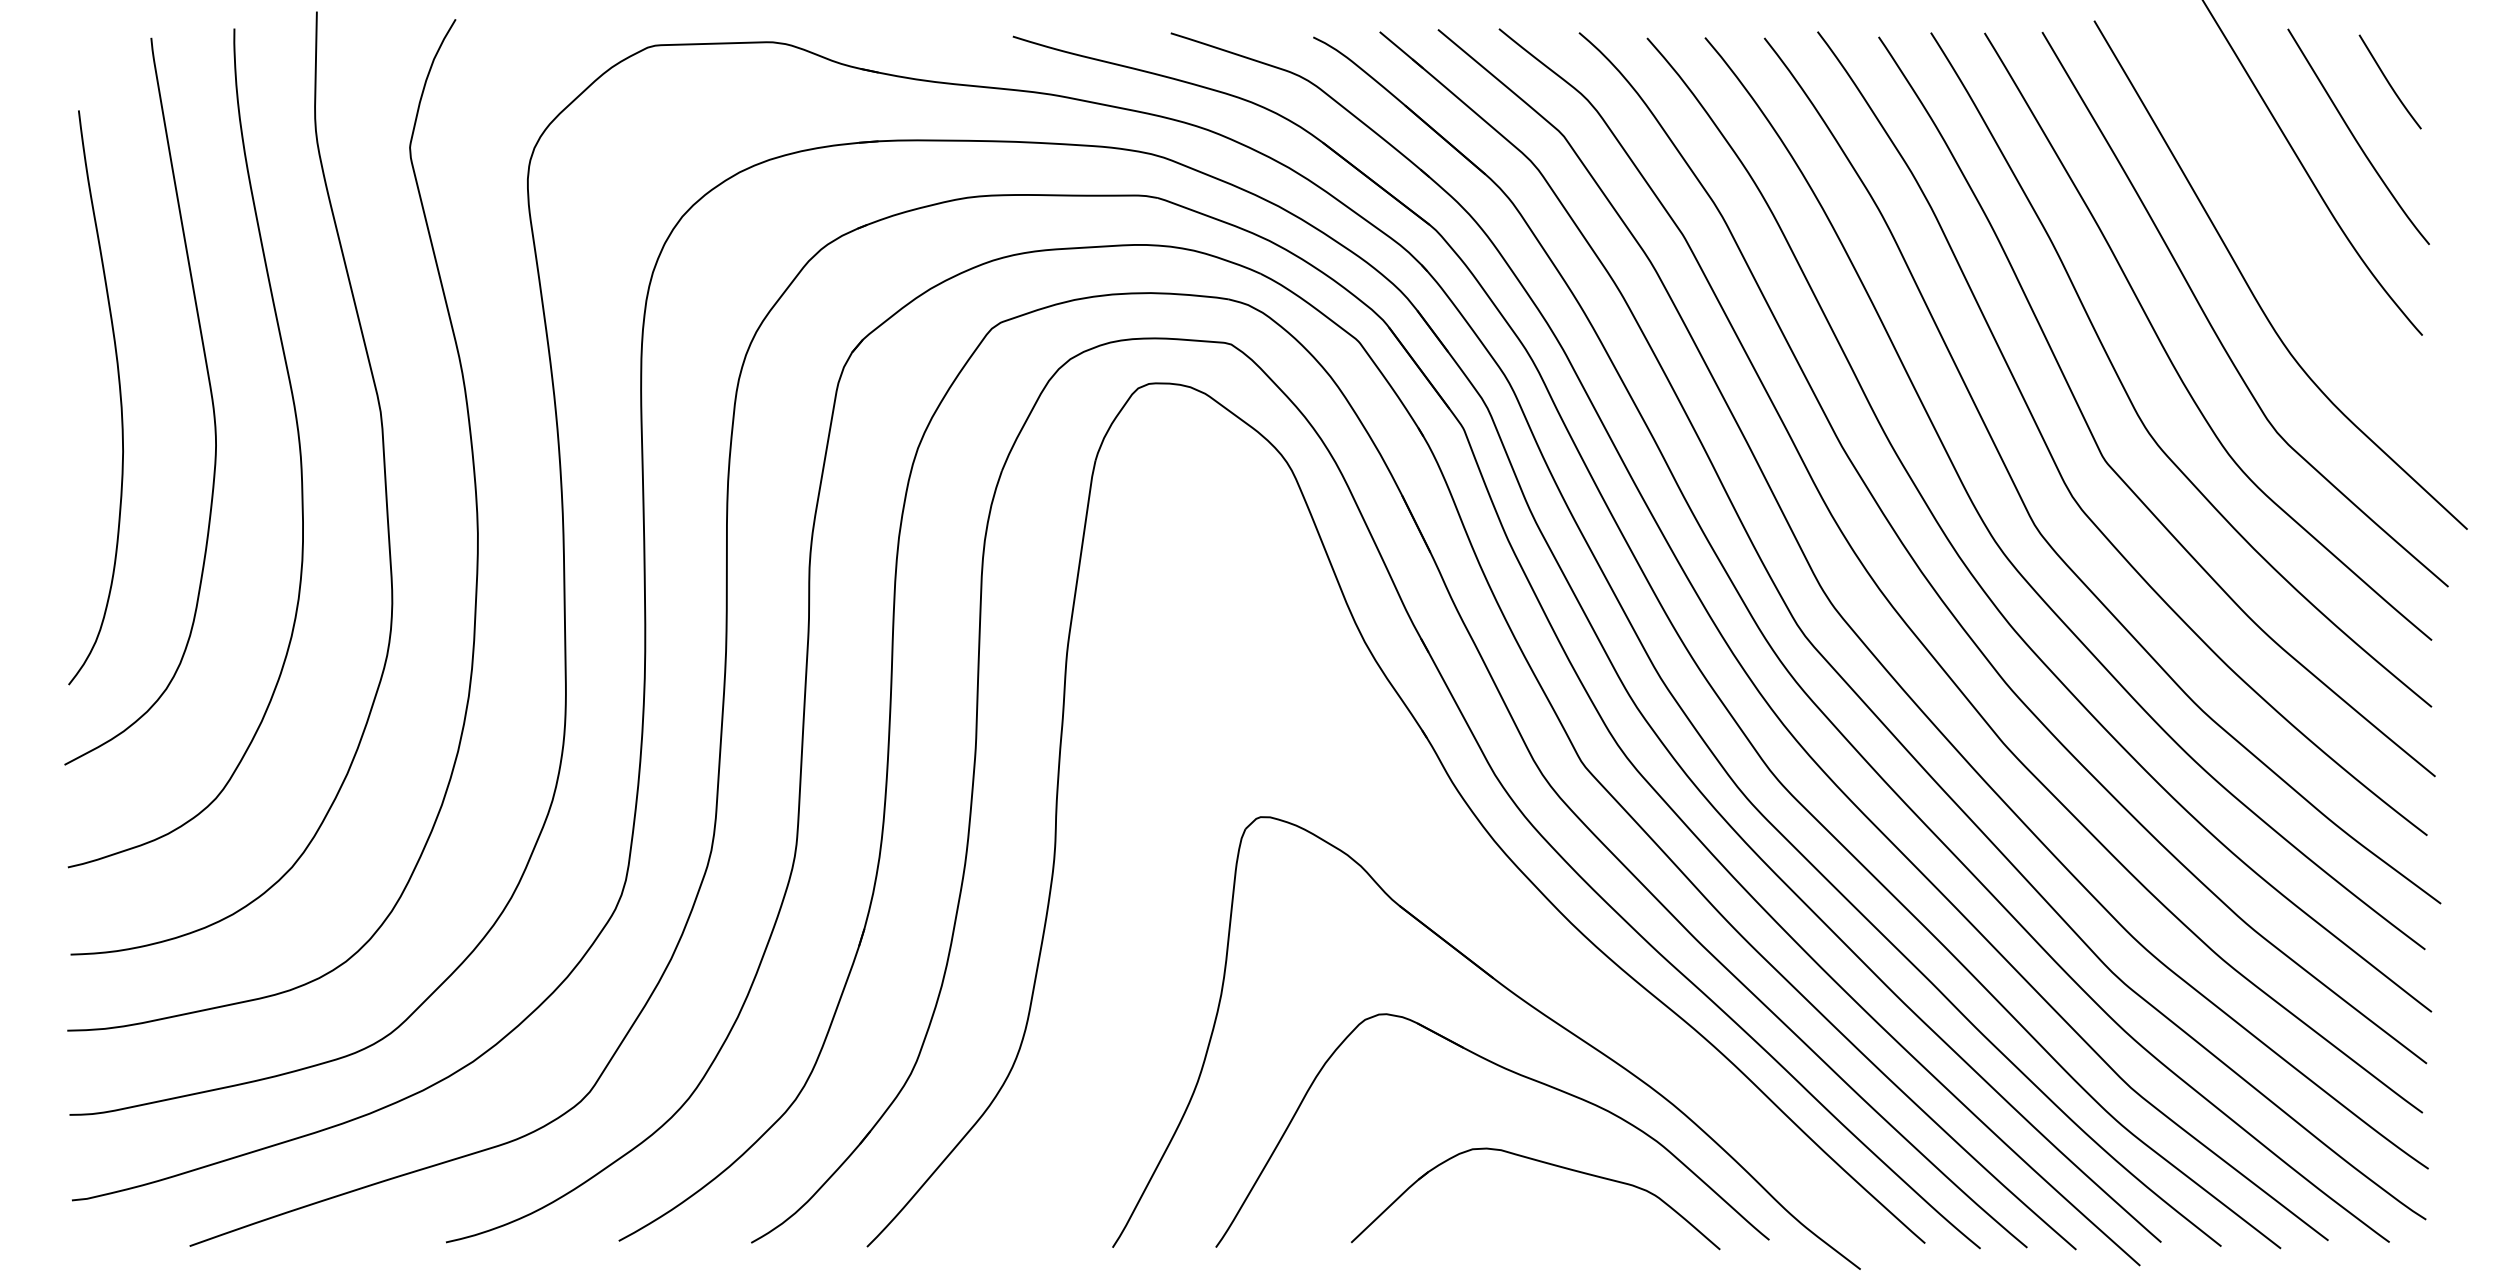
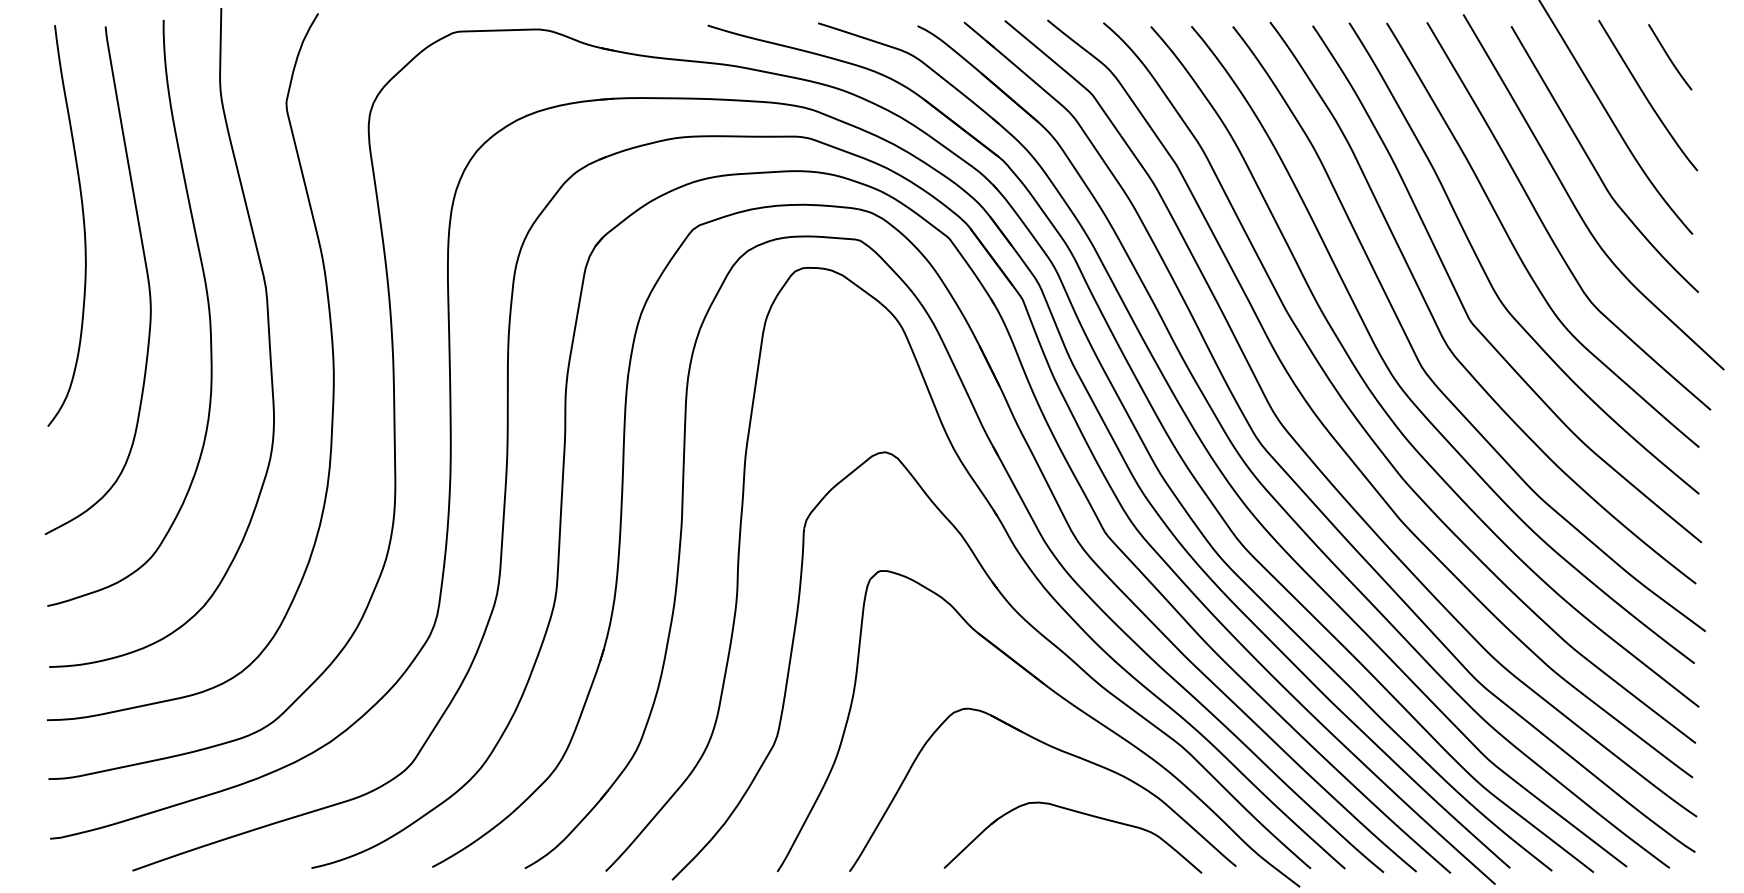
curve: (2283, 239) -> (1595, 167), added
curve: (119, 397) -> (83, 225), moved
part: (1474, 896) -> (1030, 626), added

